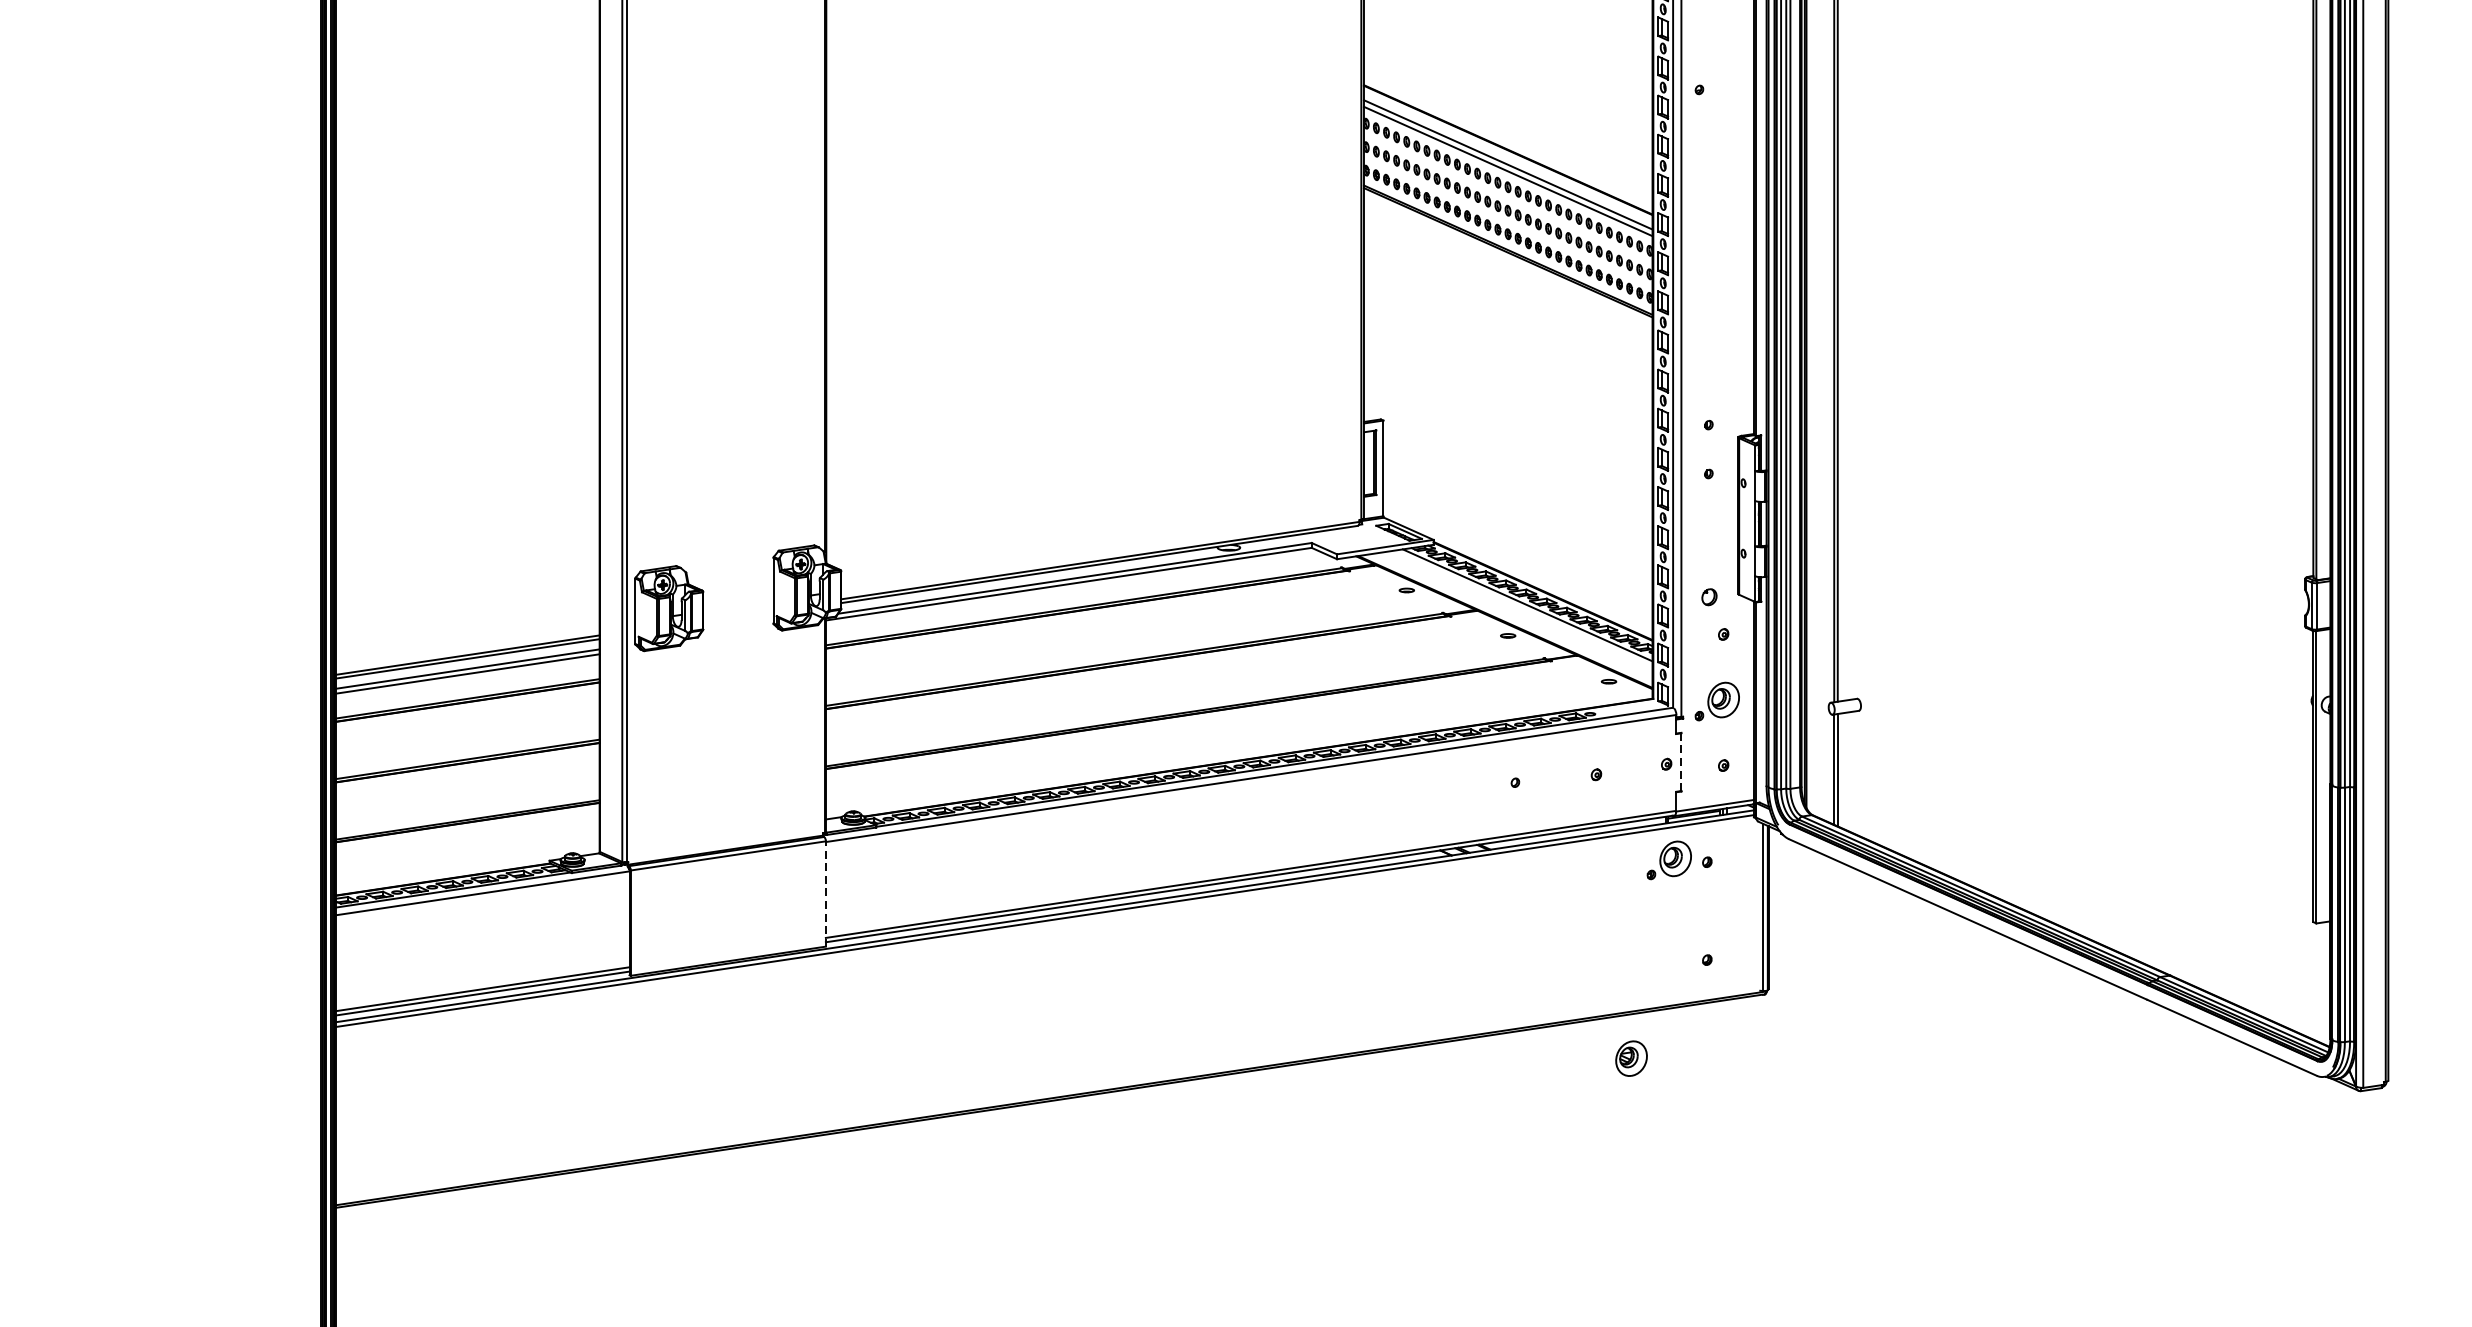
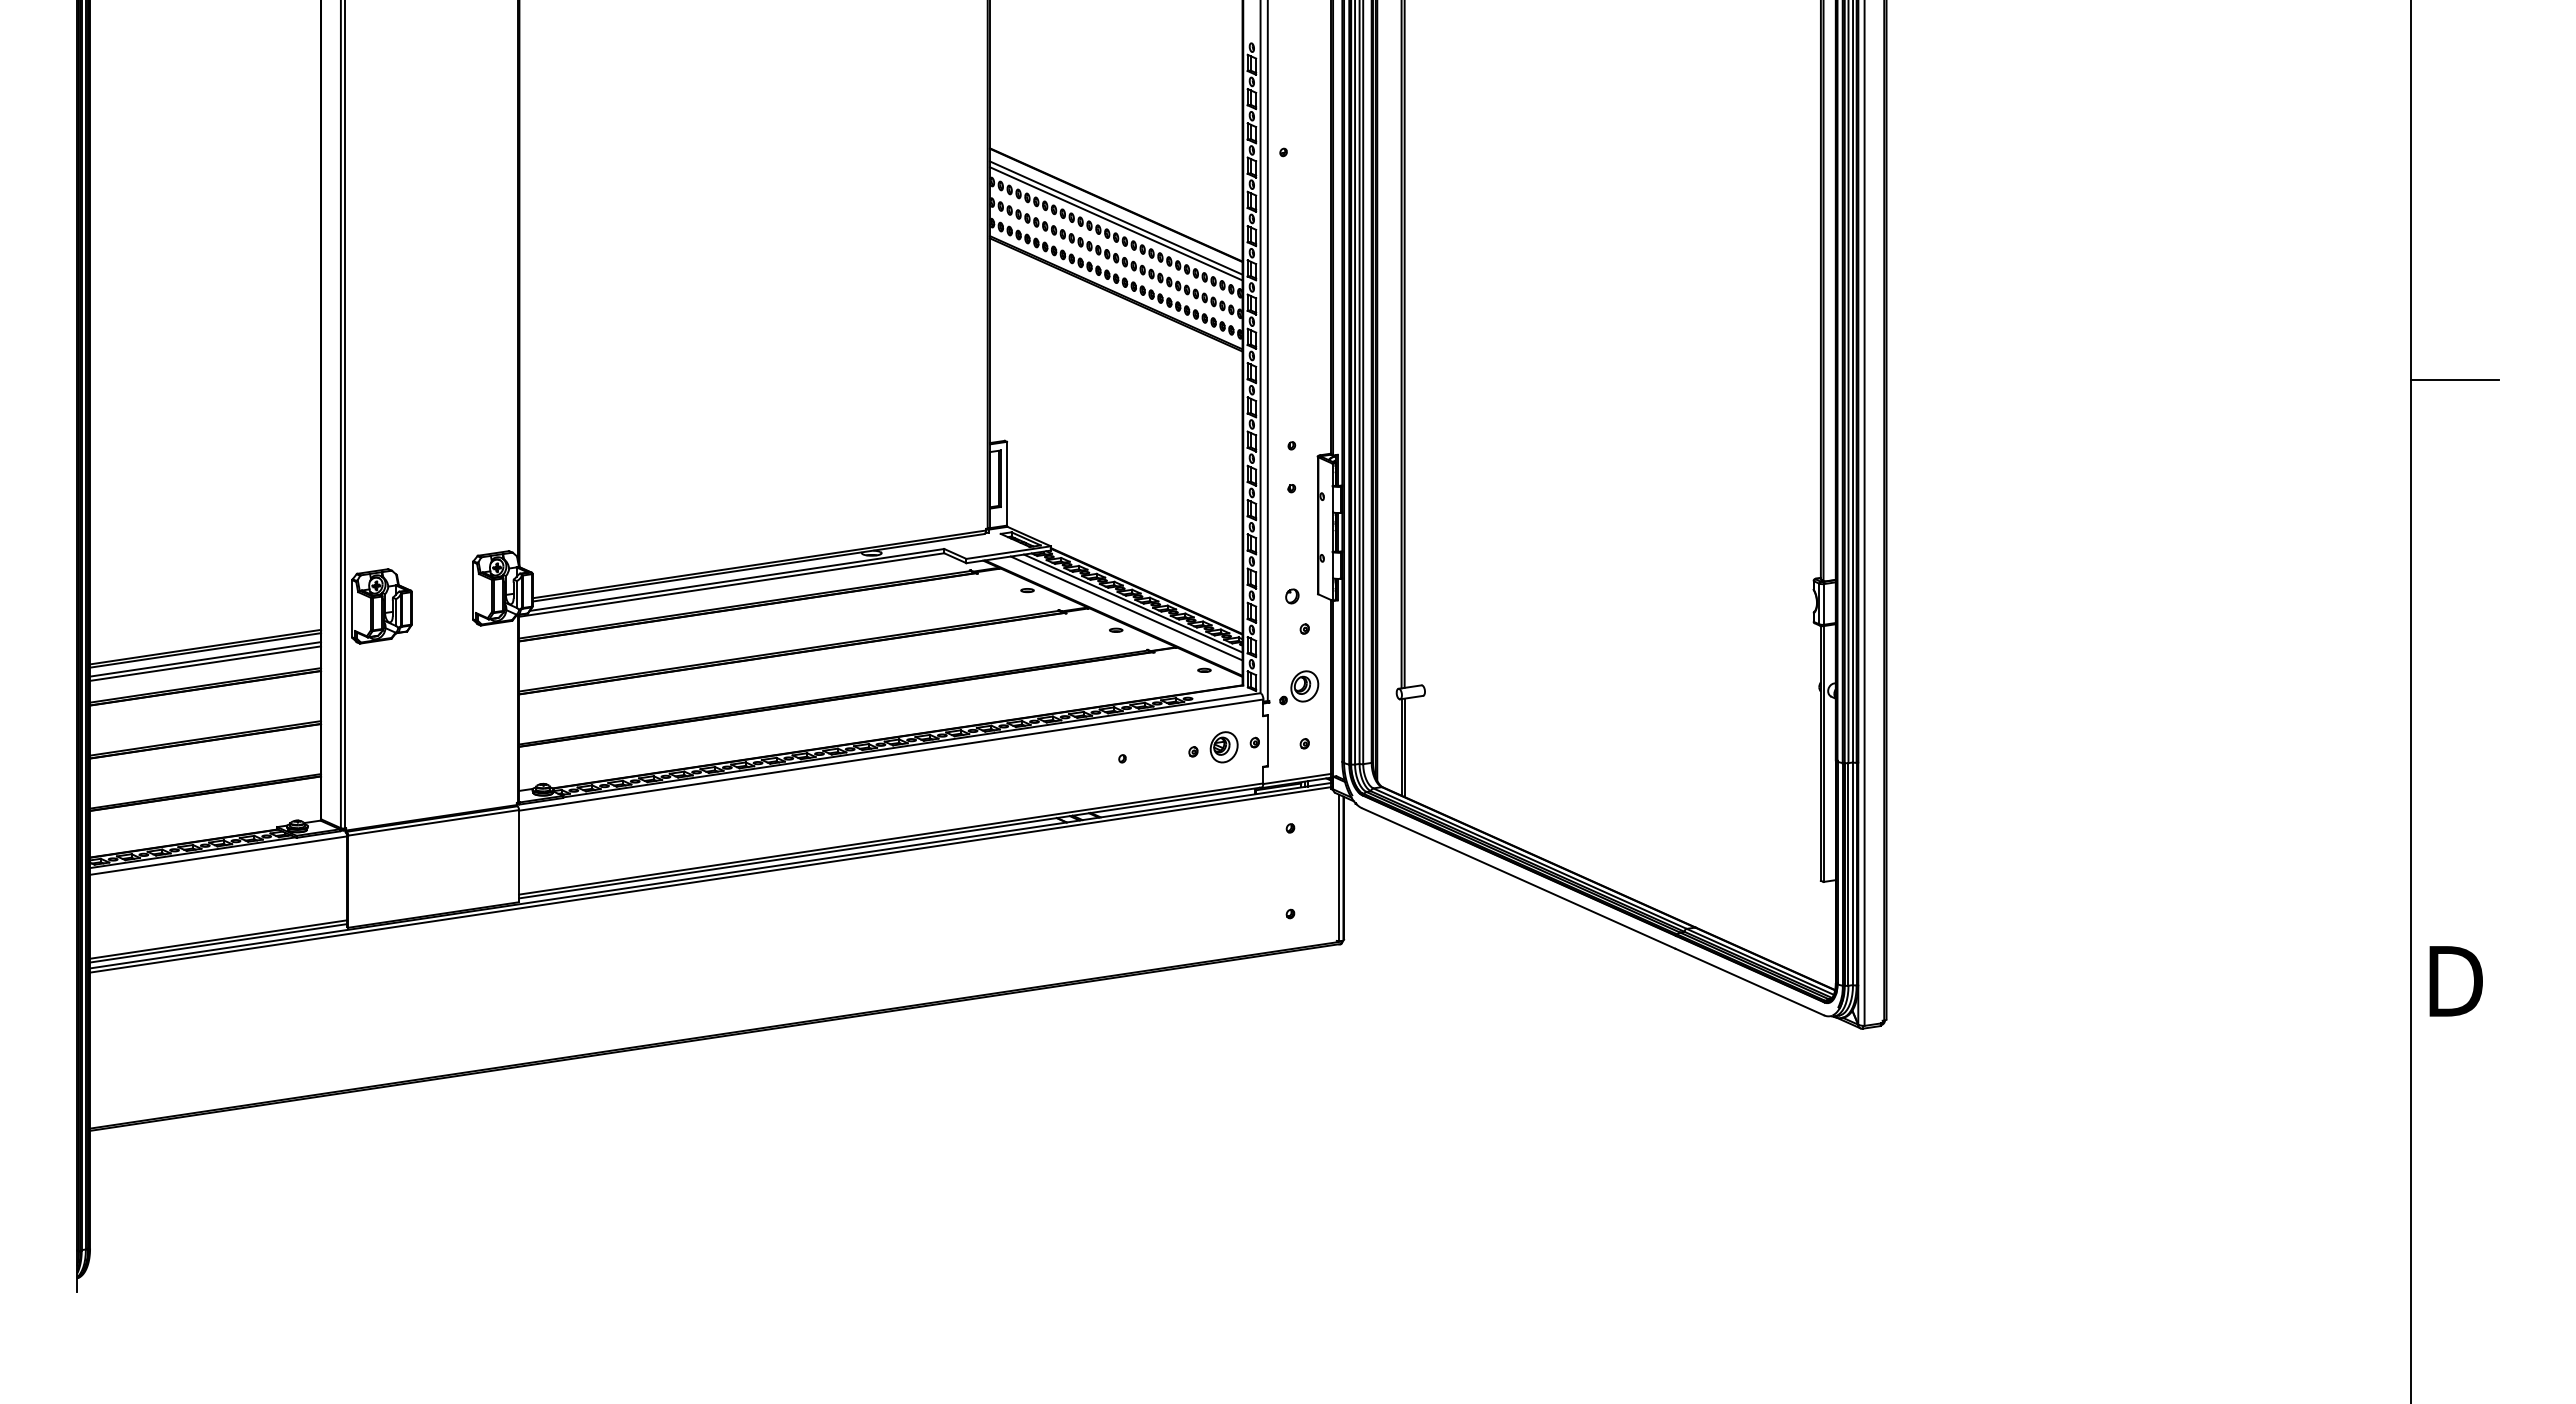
line: (1519, 610) -> (1126, 608), added
line: (1681, 761) -> (1267, 740), dashed -> solid
part: (1669, 860) -> (1257, 826), removed
line: (826, 893) -> (519, 855), dashed -> solid
part: (1630, 1058) -> (1223, 747), moved

